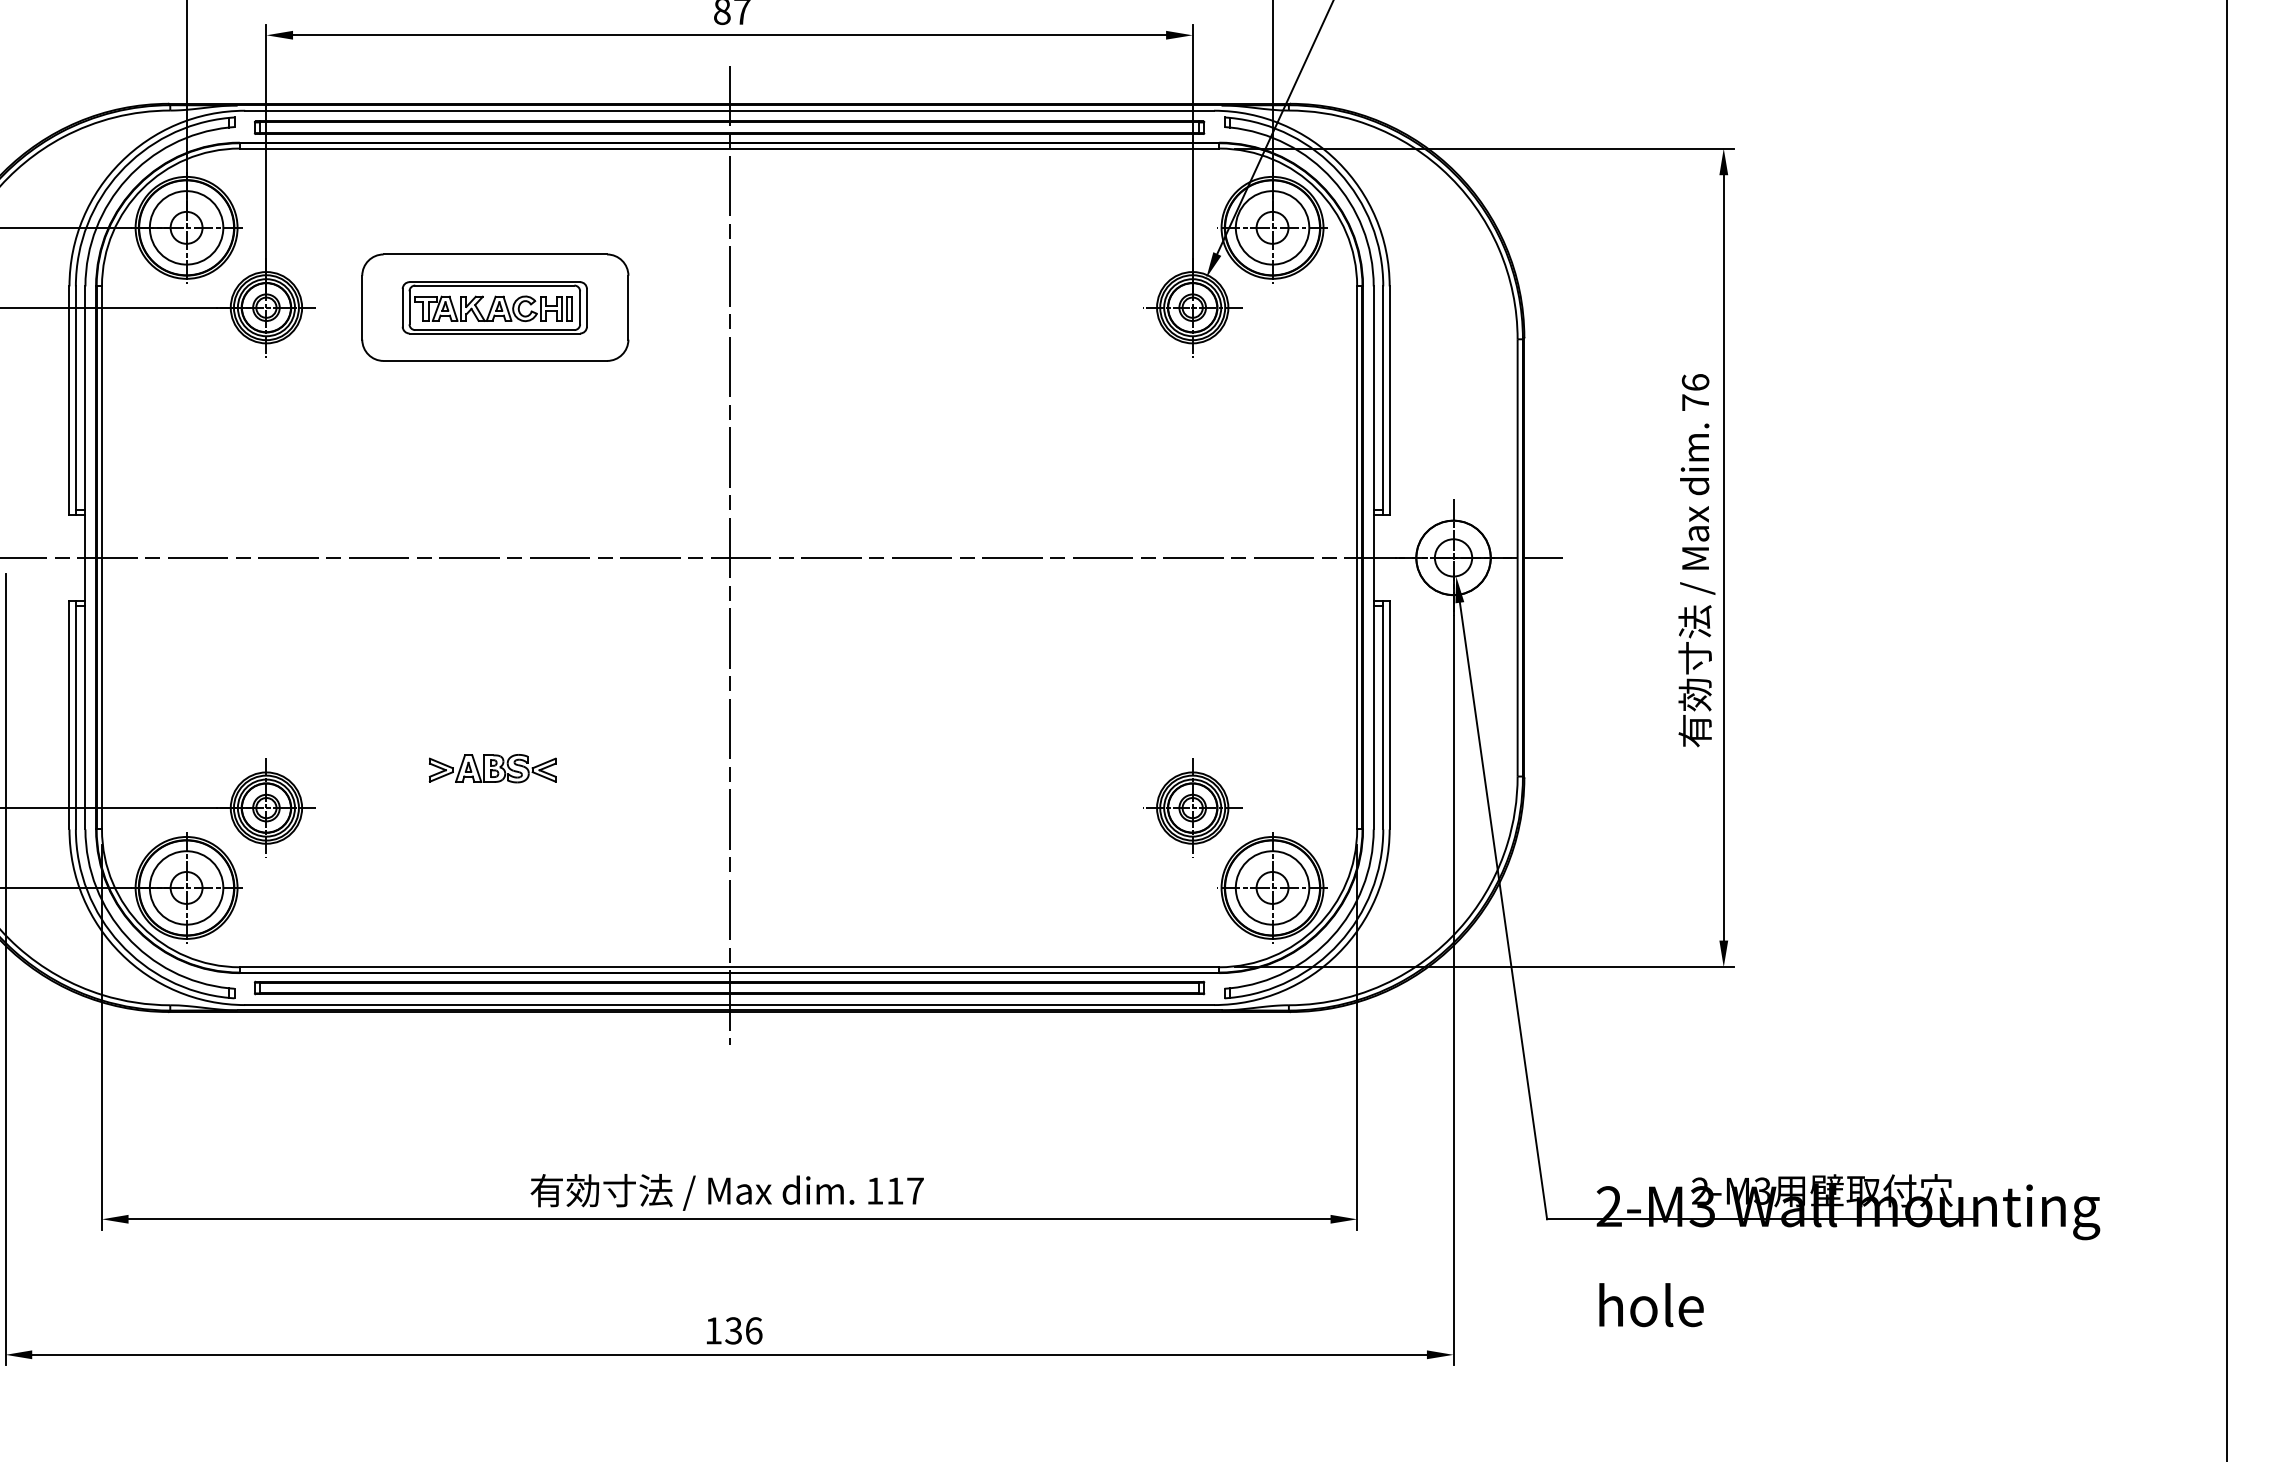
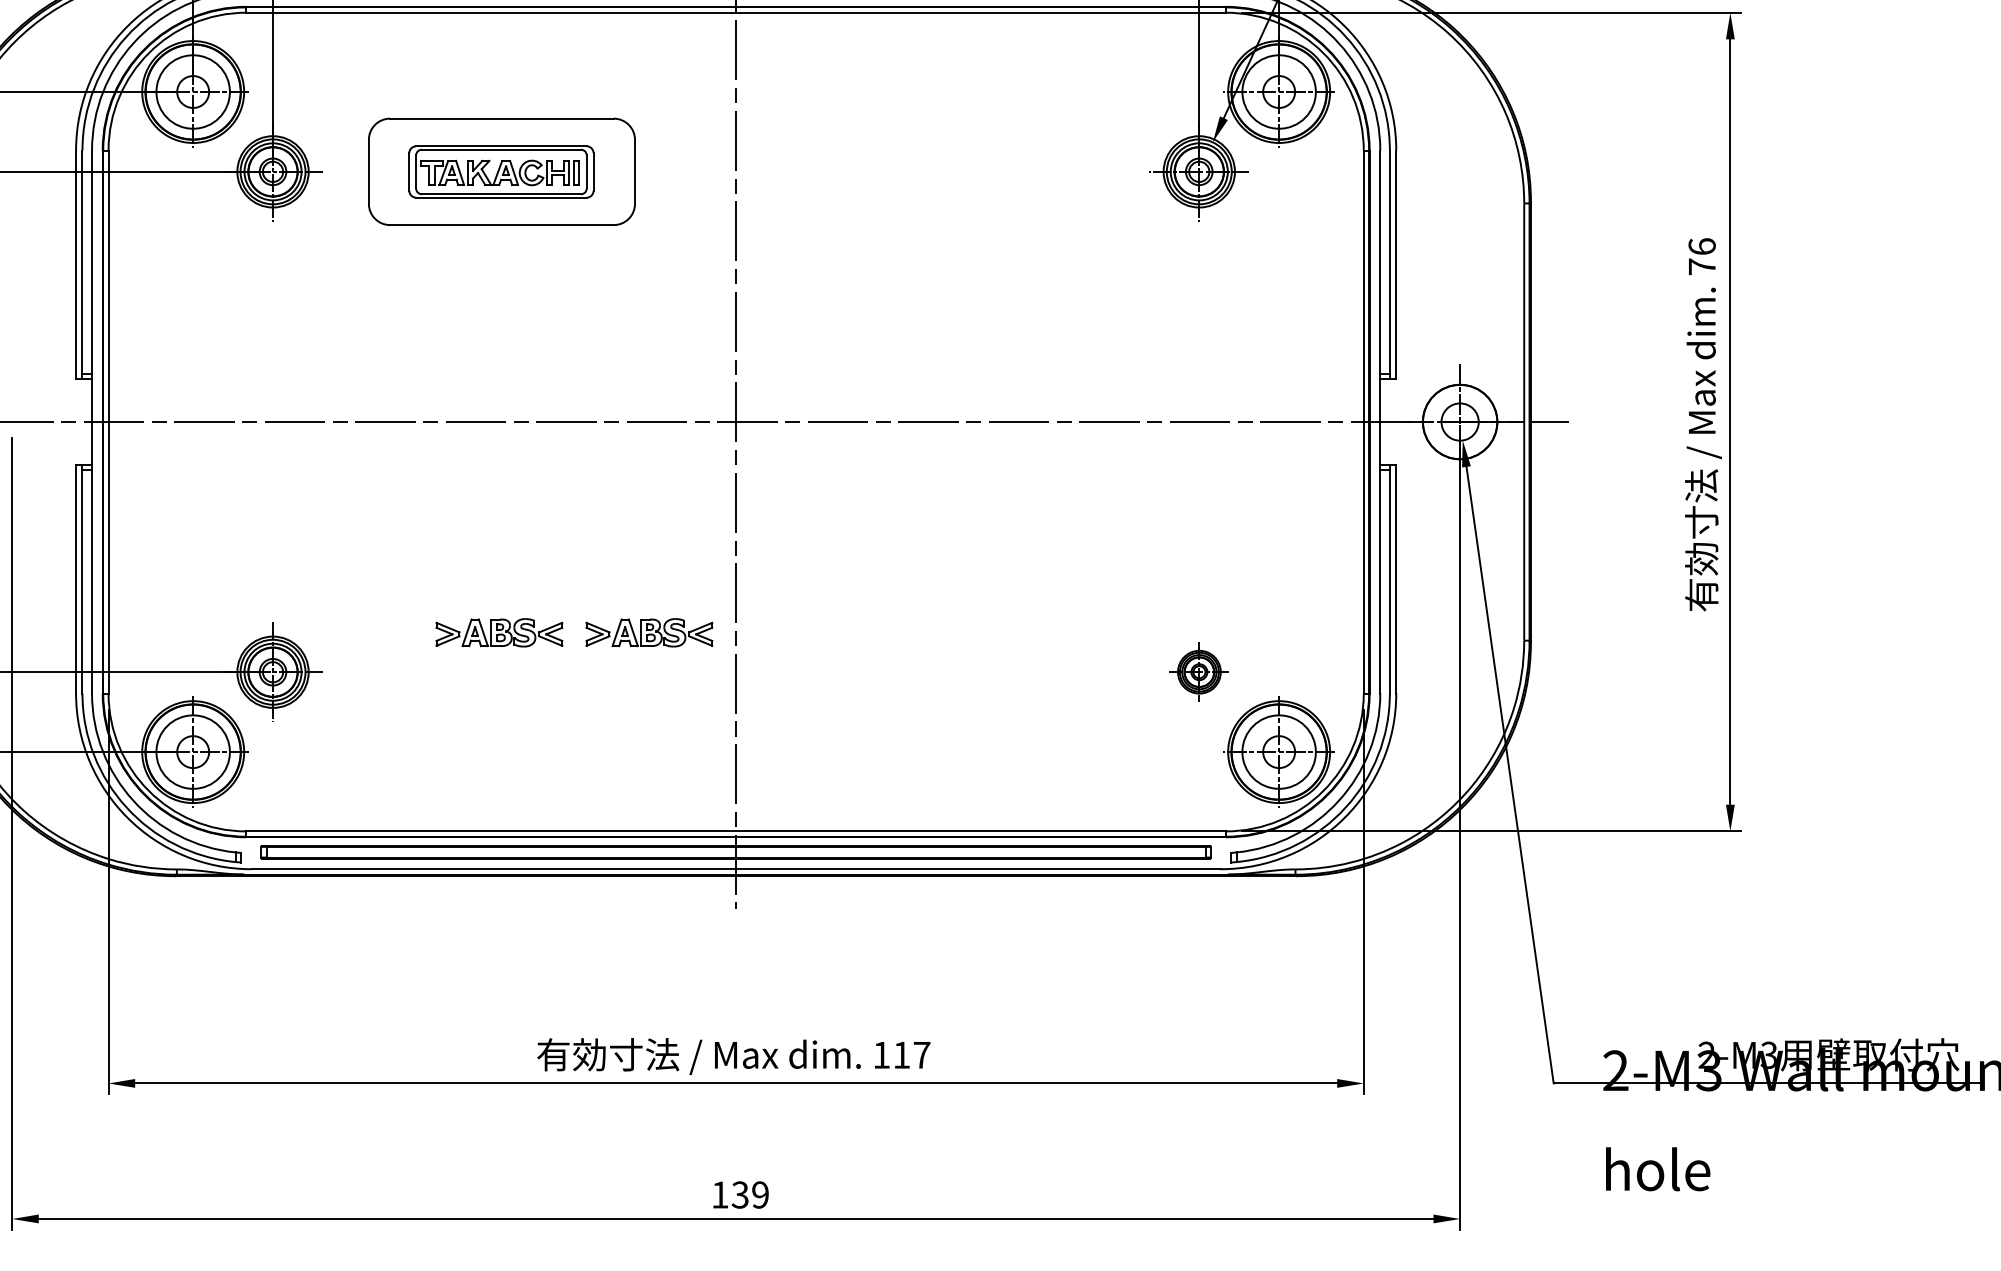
part: (642, 768) -> (649, 632), added
part: (1192, 807) -> (1199, 671), size x0.6
text: (753, 1330) -> (760, 1194), 136 -> 139

